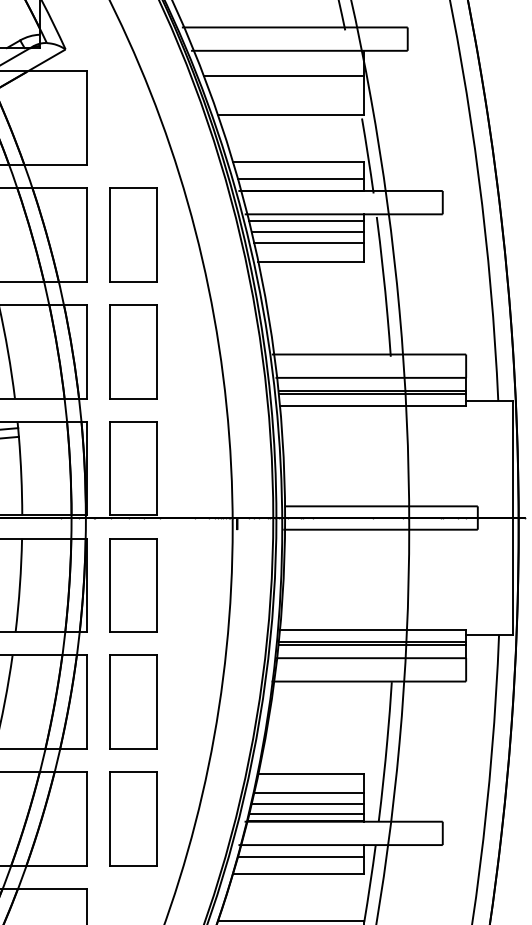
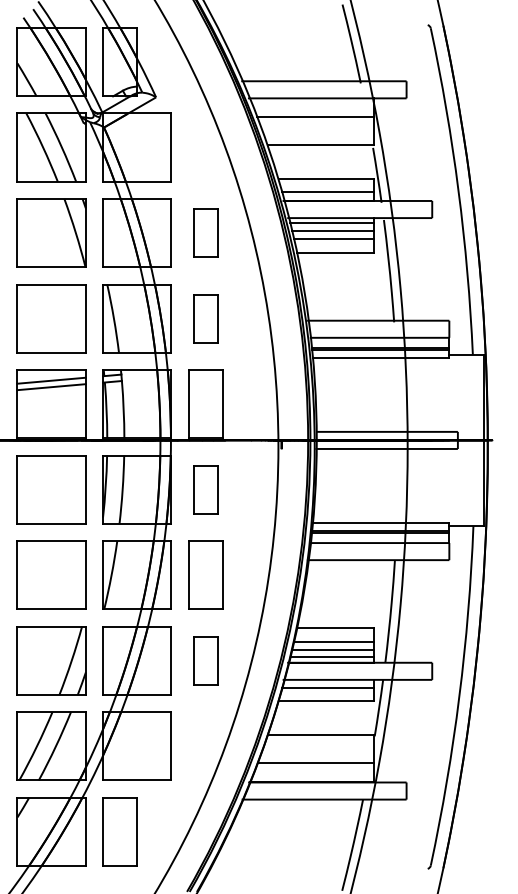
part: (133, 234) -> (205, 232), size x0.7
part: (133, 351) -> (205, 318), size x0.7
part: (133, 585) -> (205, 489), size x0.7
part: (133, 818) -> (205, 660), size x0.7

